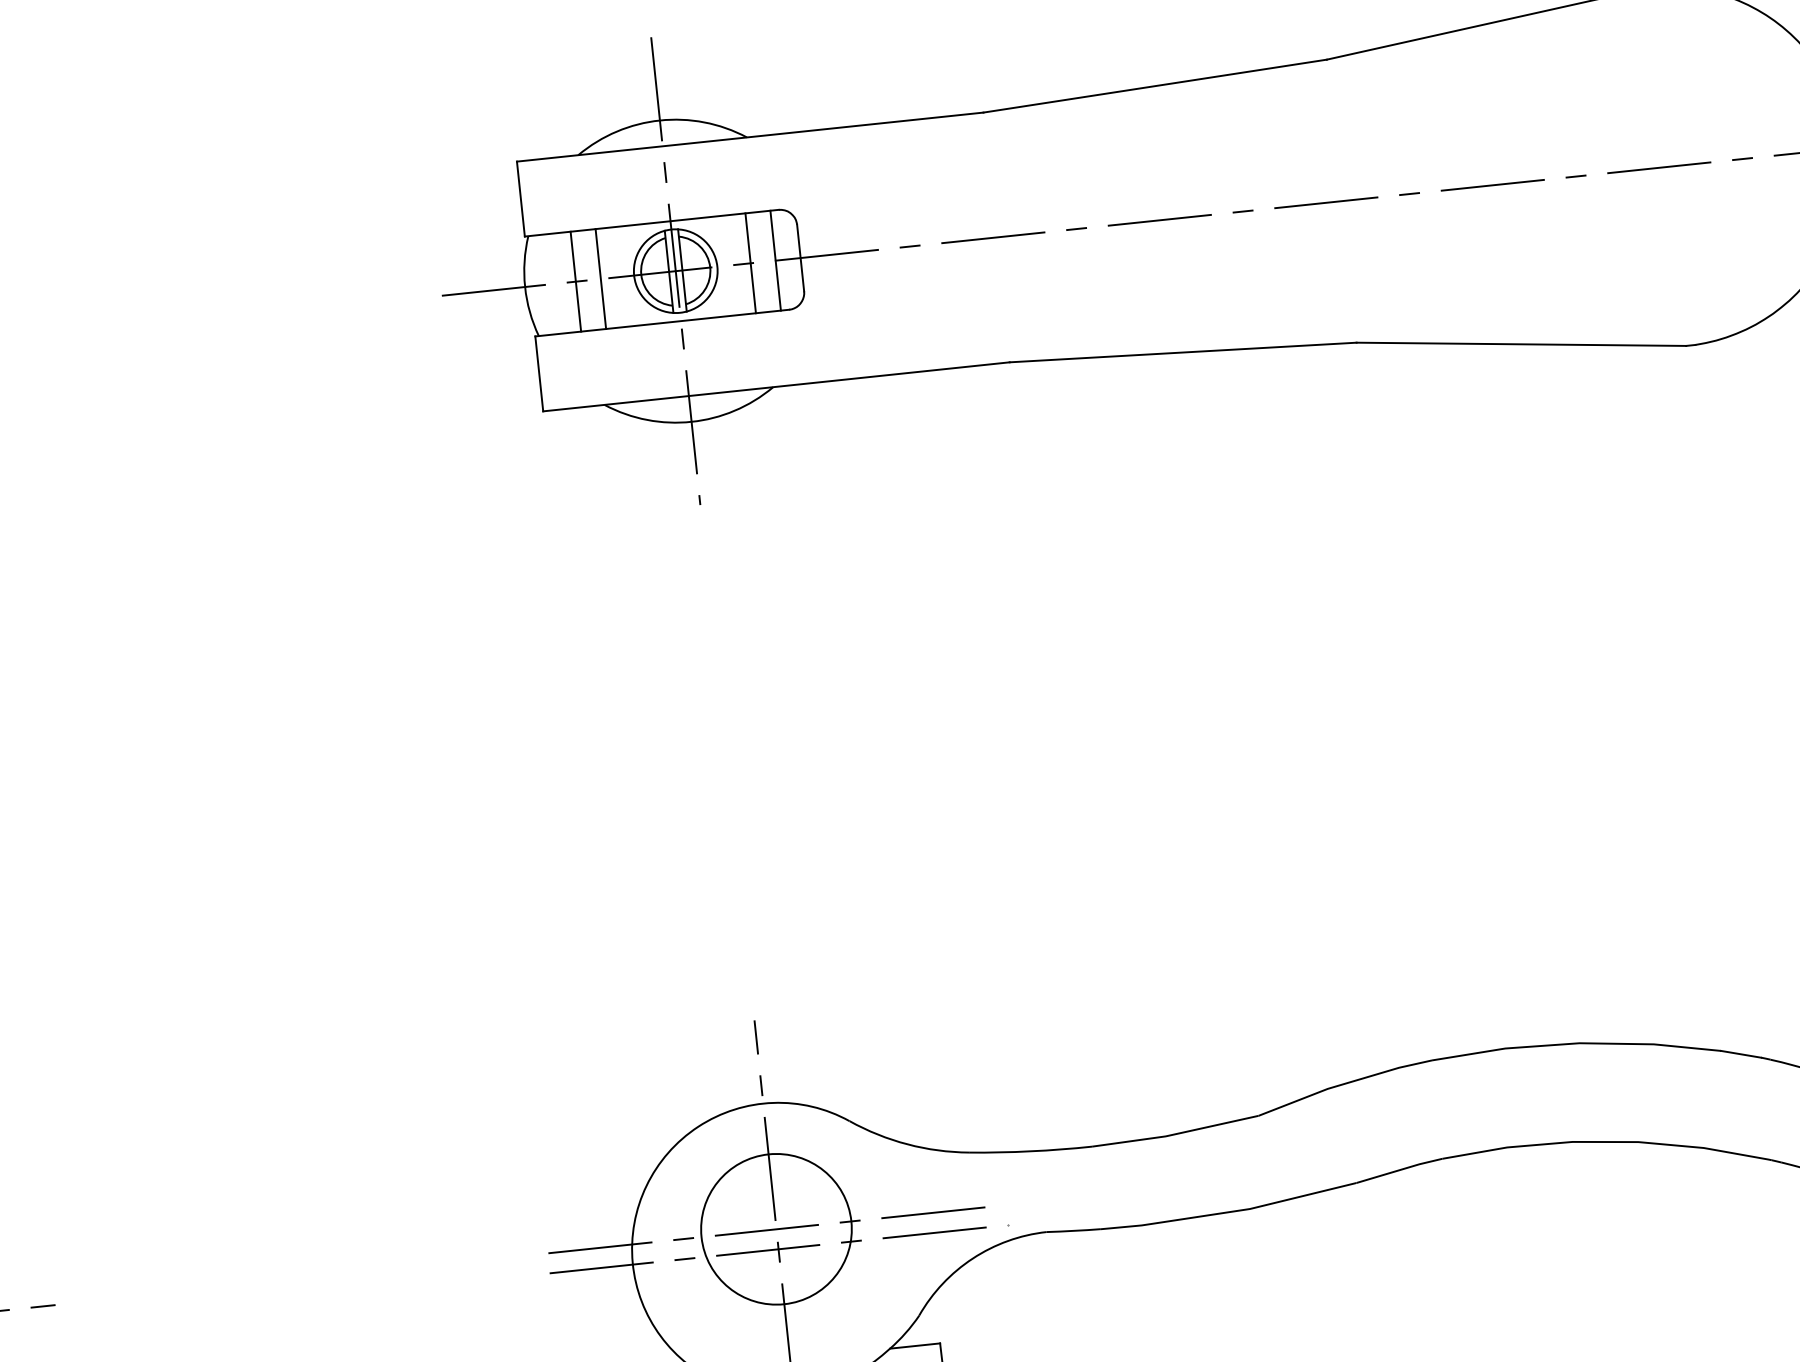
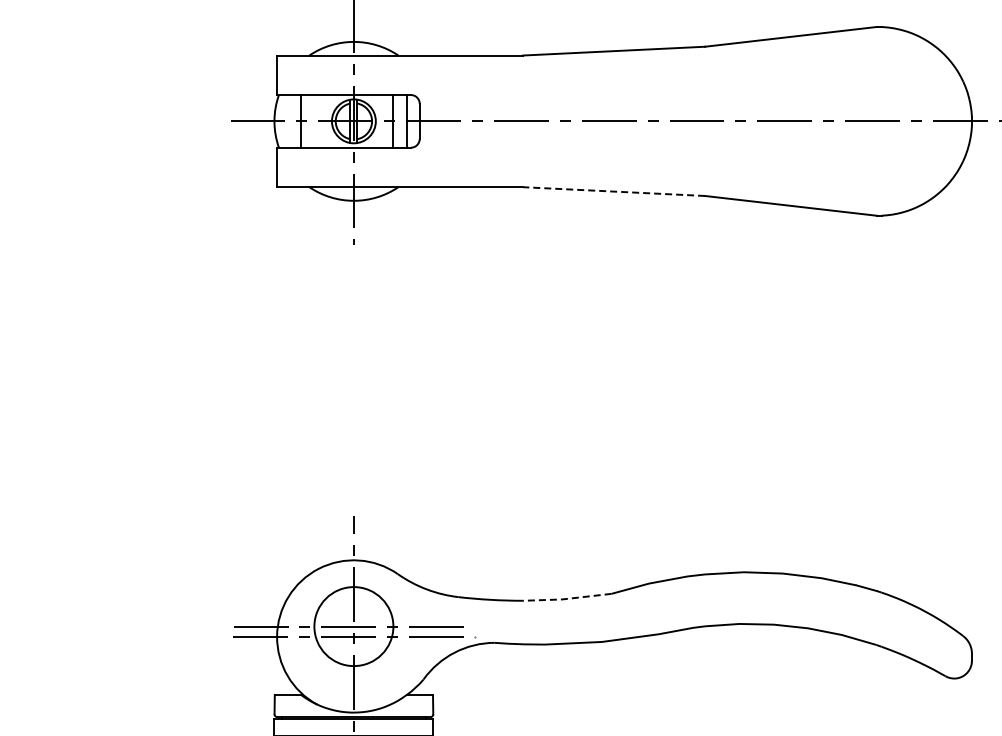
line: (601, 279) -> (314, 121), removed
line: (1182, 352) -> (613, 191), solid -> dashed
line: (1174, 1135) -> (566, 599), solid -> dashed

